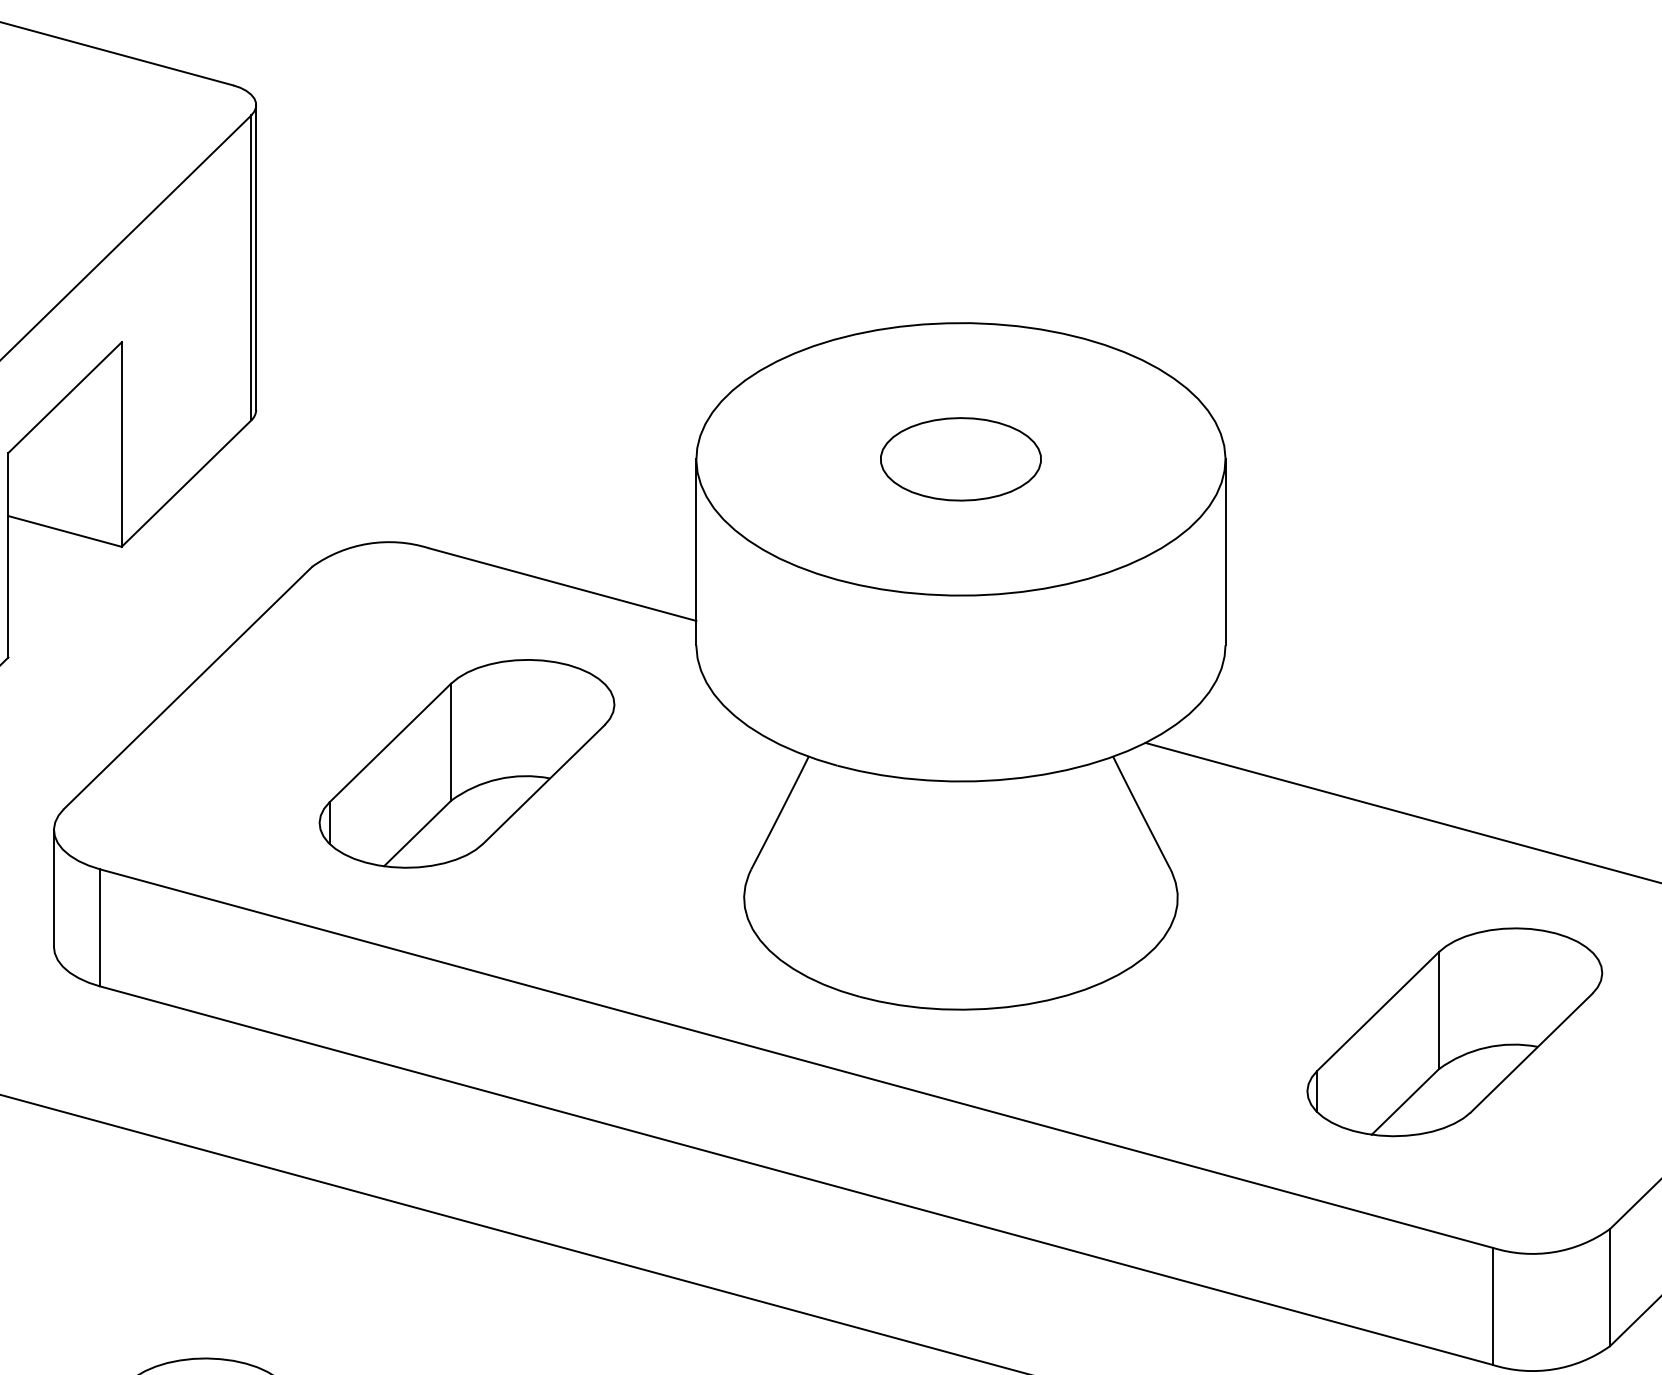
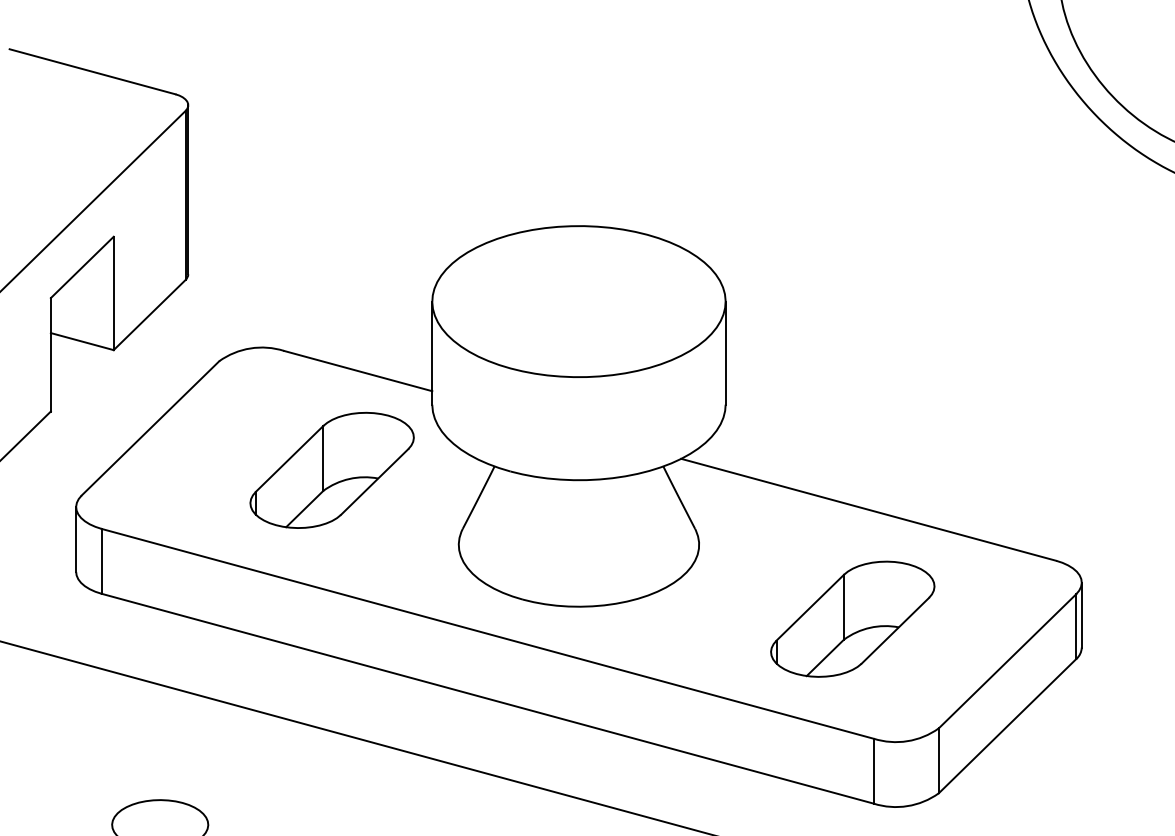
part: (960, 459) -> (578, 301), removed
part: (465, 762) -> (331, 469), moved

